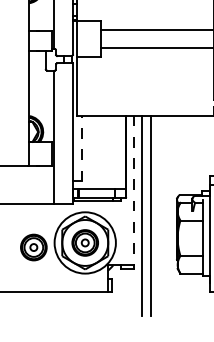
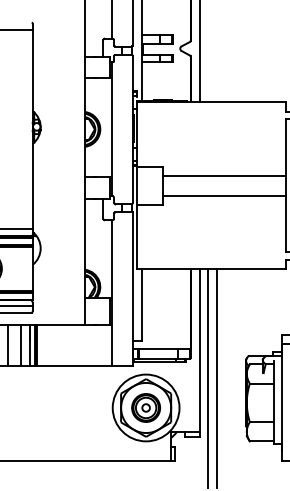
line: (81, 148) -> (142, 305), dashed -> solid
line: (134, 190) -> (199, 350), dashed -> solid
part: (33, 247) -> (89, 412), removed

